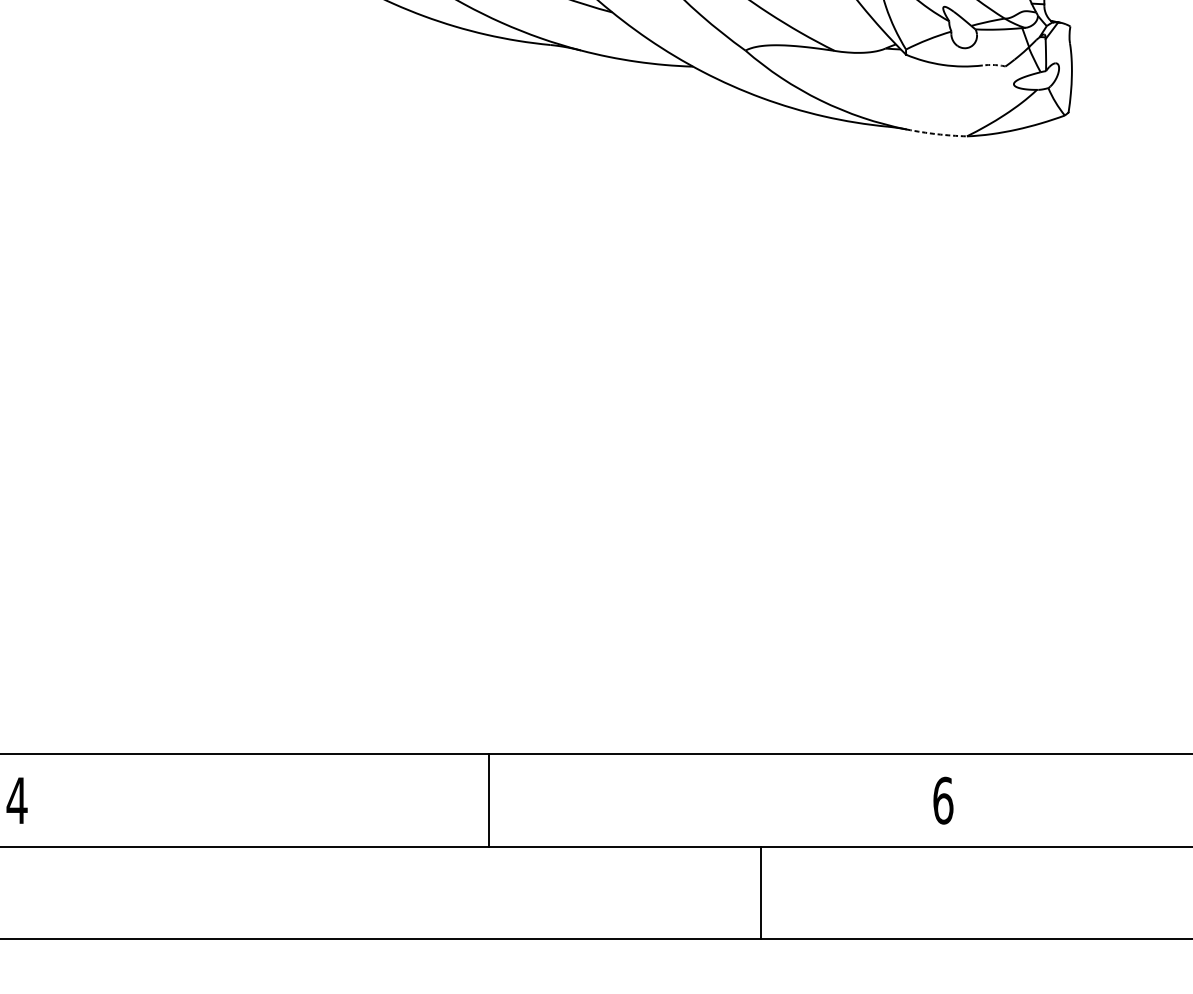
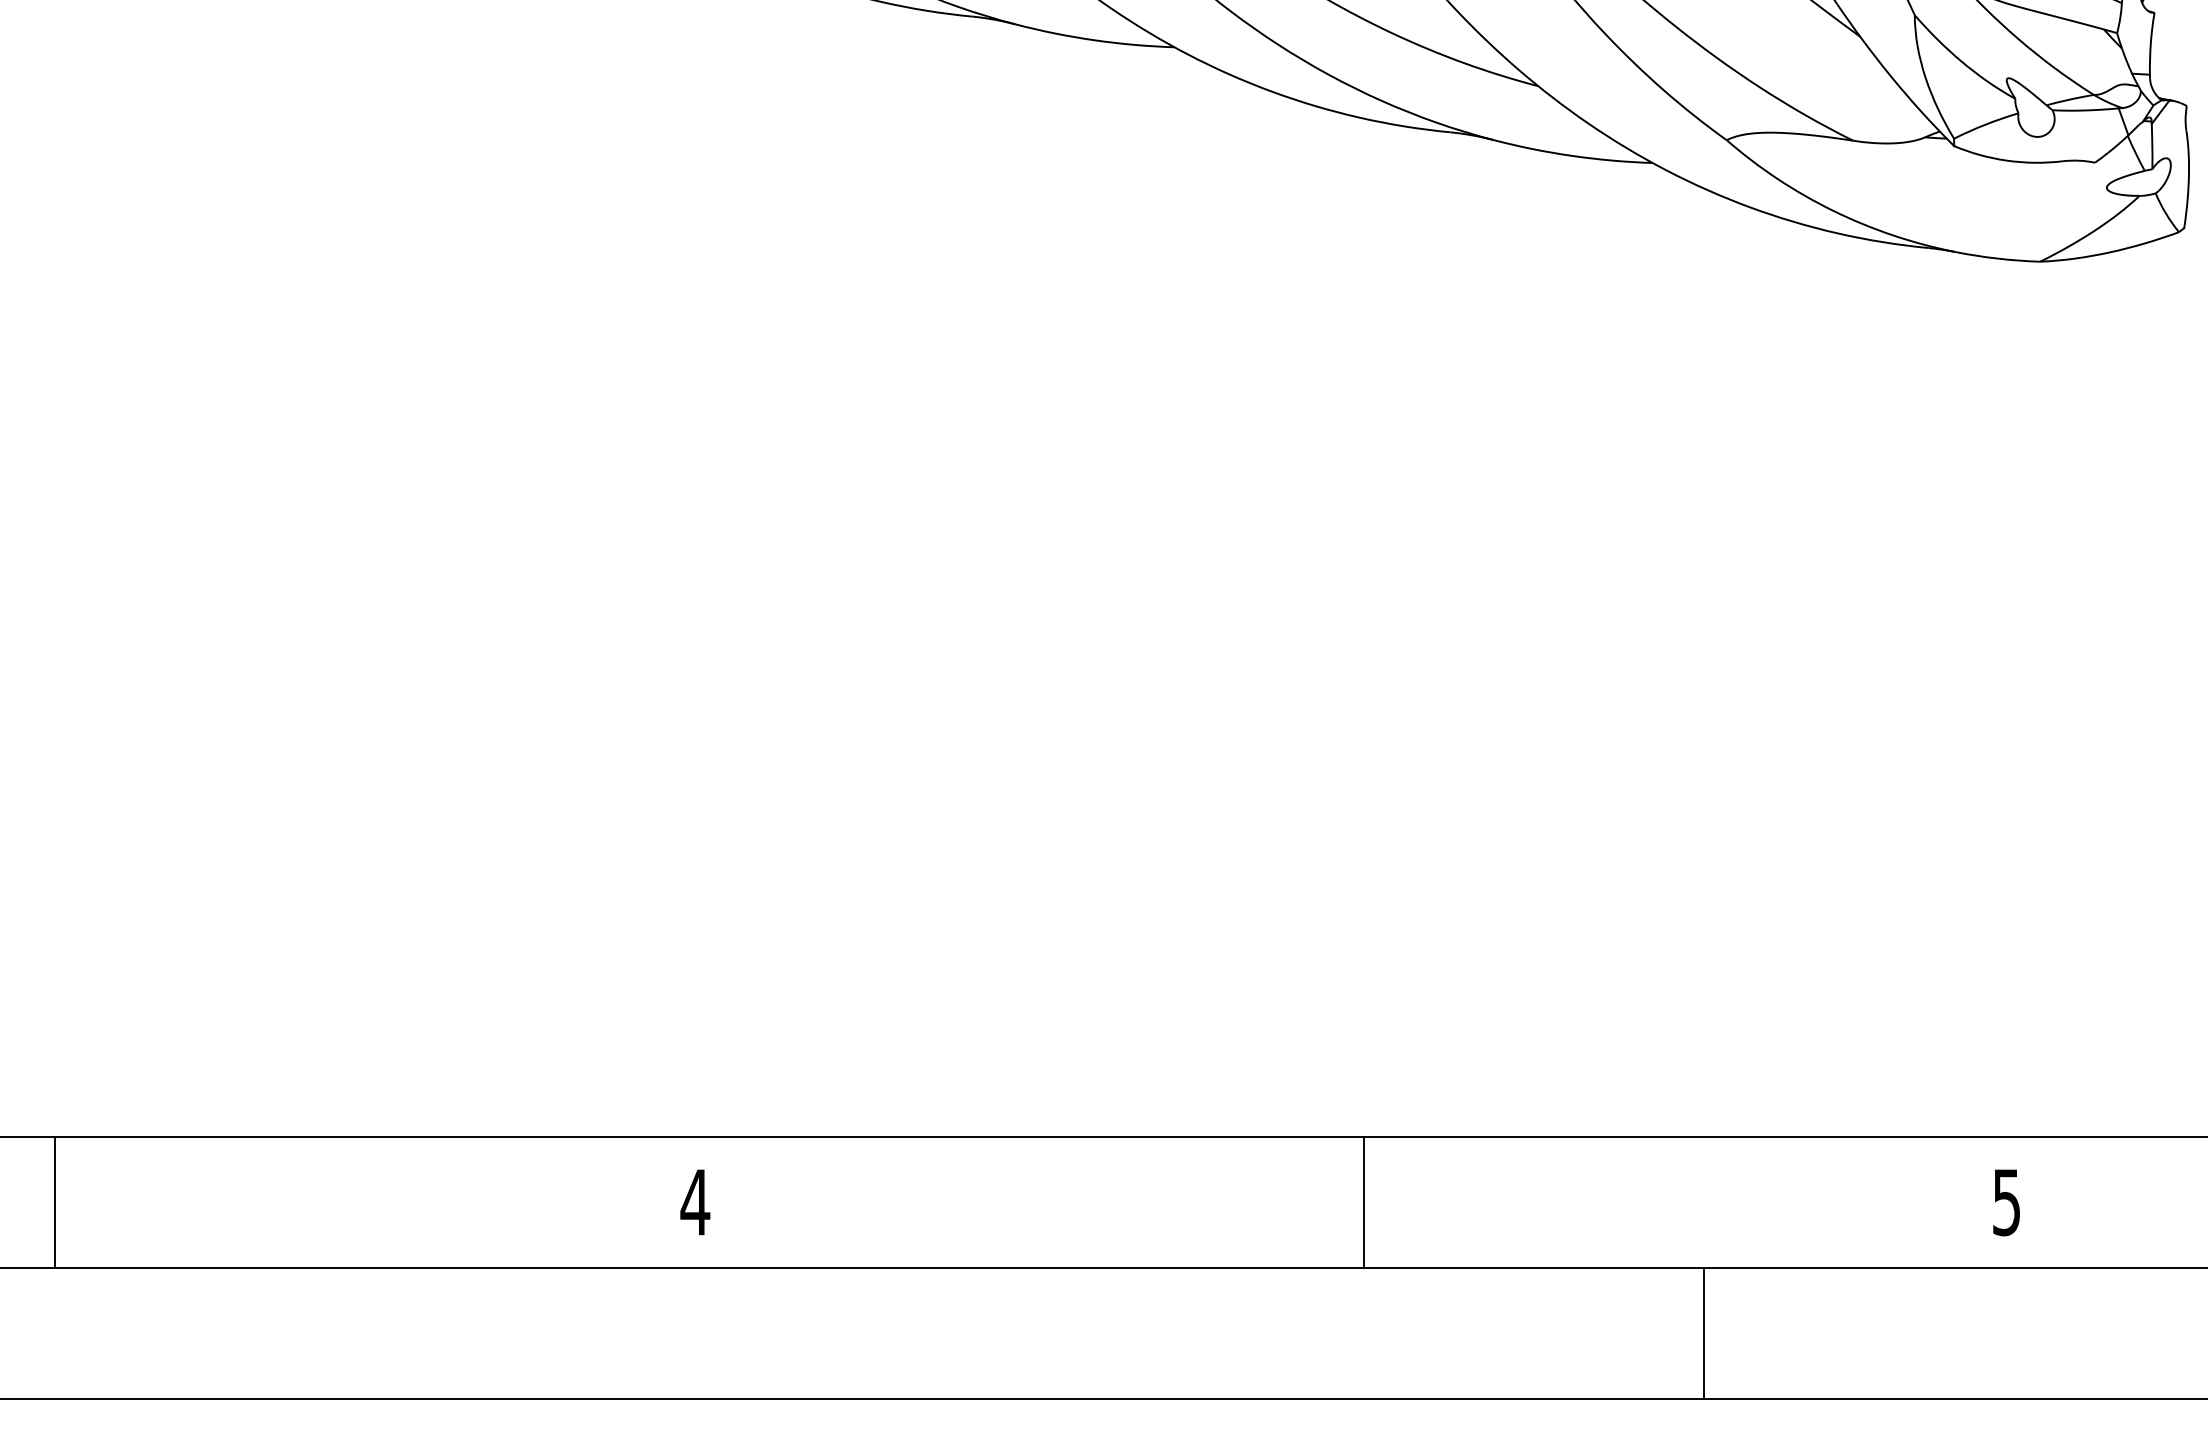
arc: (993, 64) -> (2078, 160), dashed -> solid
arc: (936, 134) -> (1997, 258), dashed -> solid
text: (943, 800) -> (2007, 1202), 6 -> 5
line: (761, 892) -> (1704, 1332), moved

